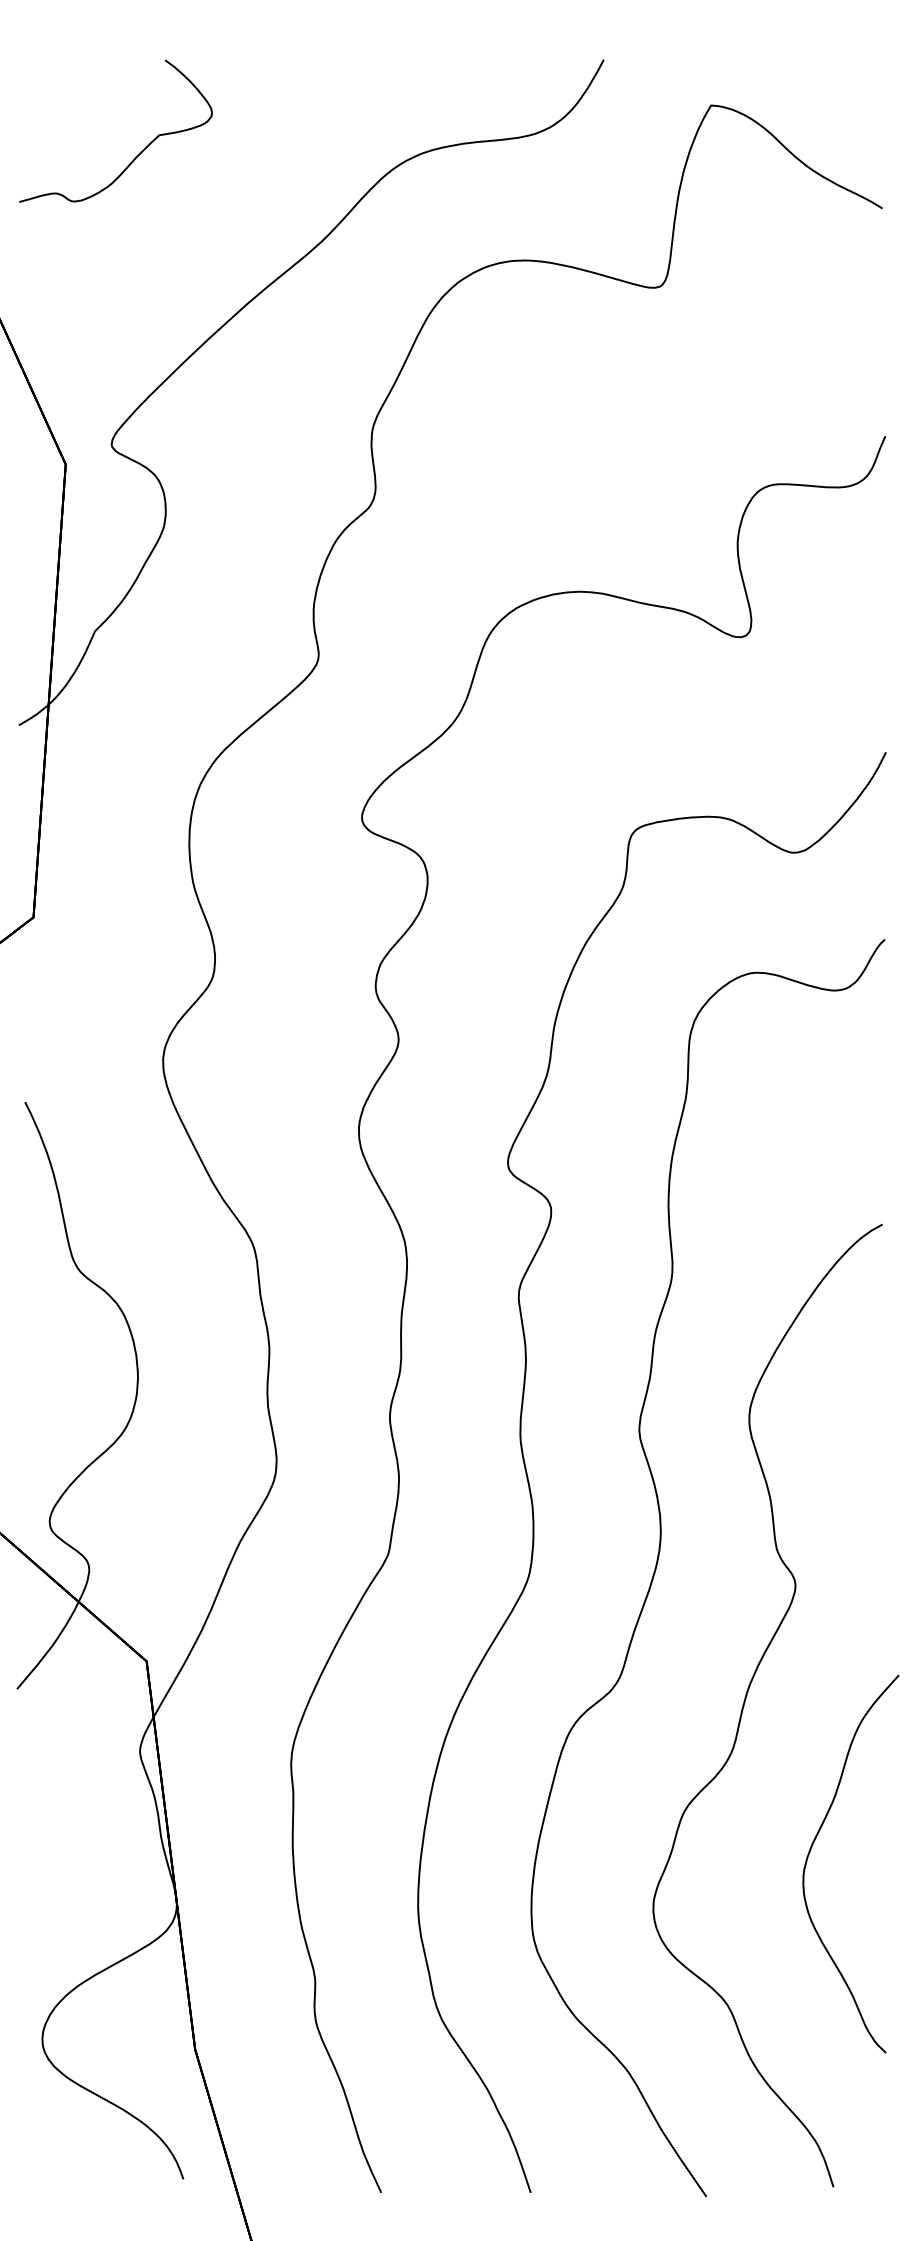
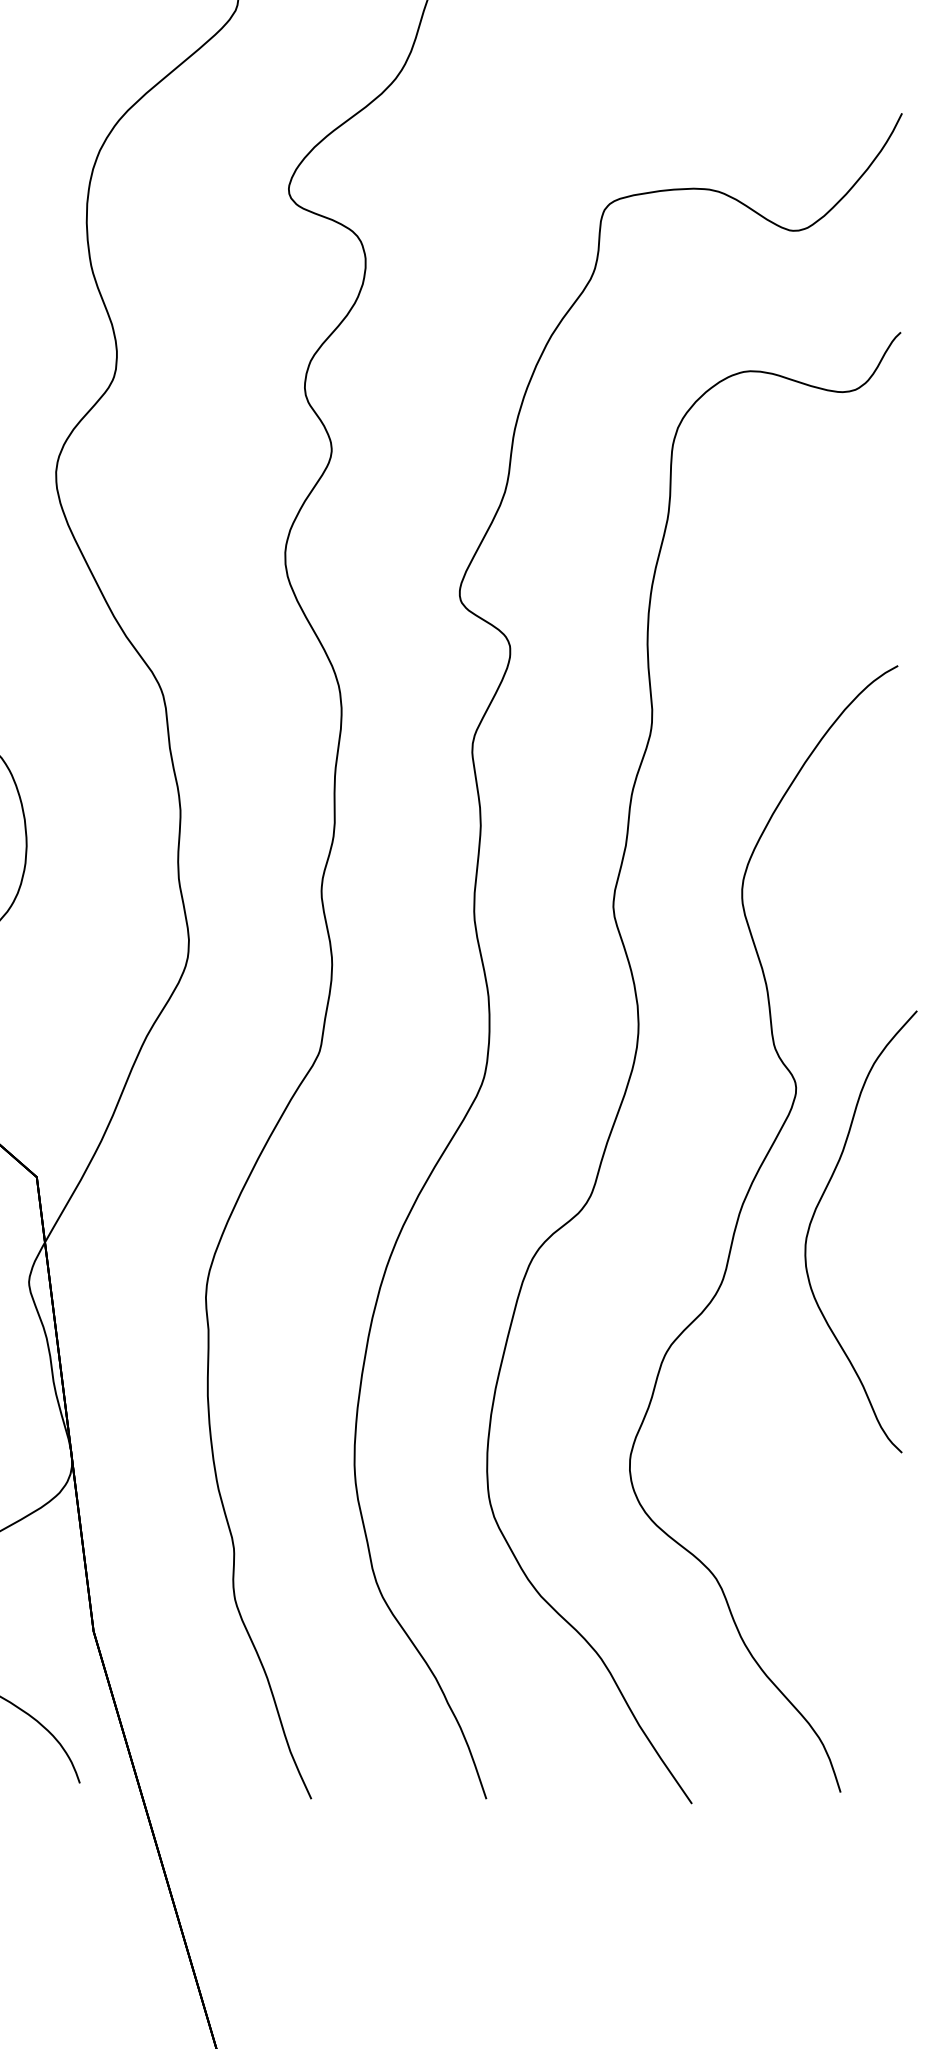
curve: (812, 1847) -> (816, 1212), moved

